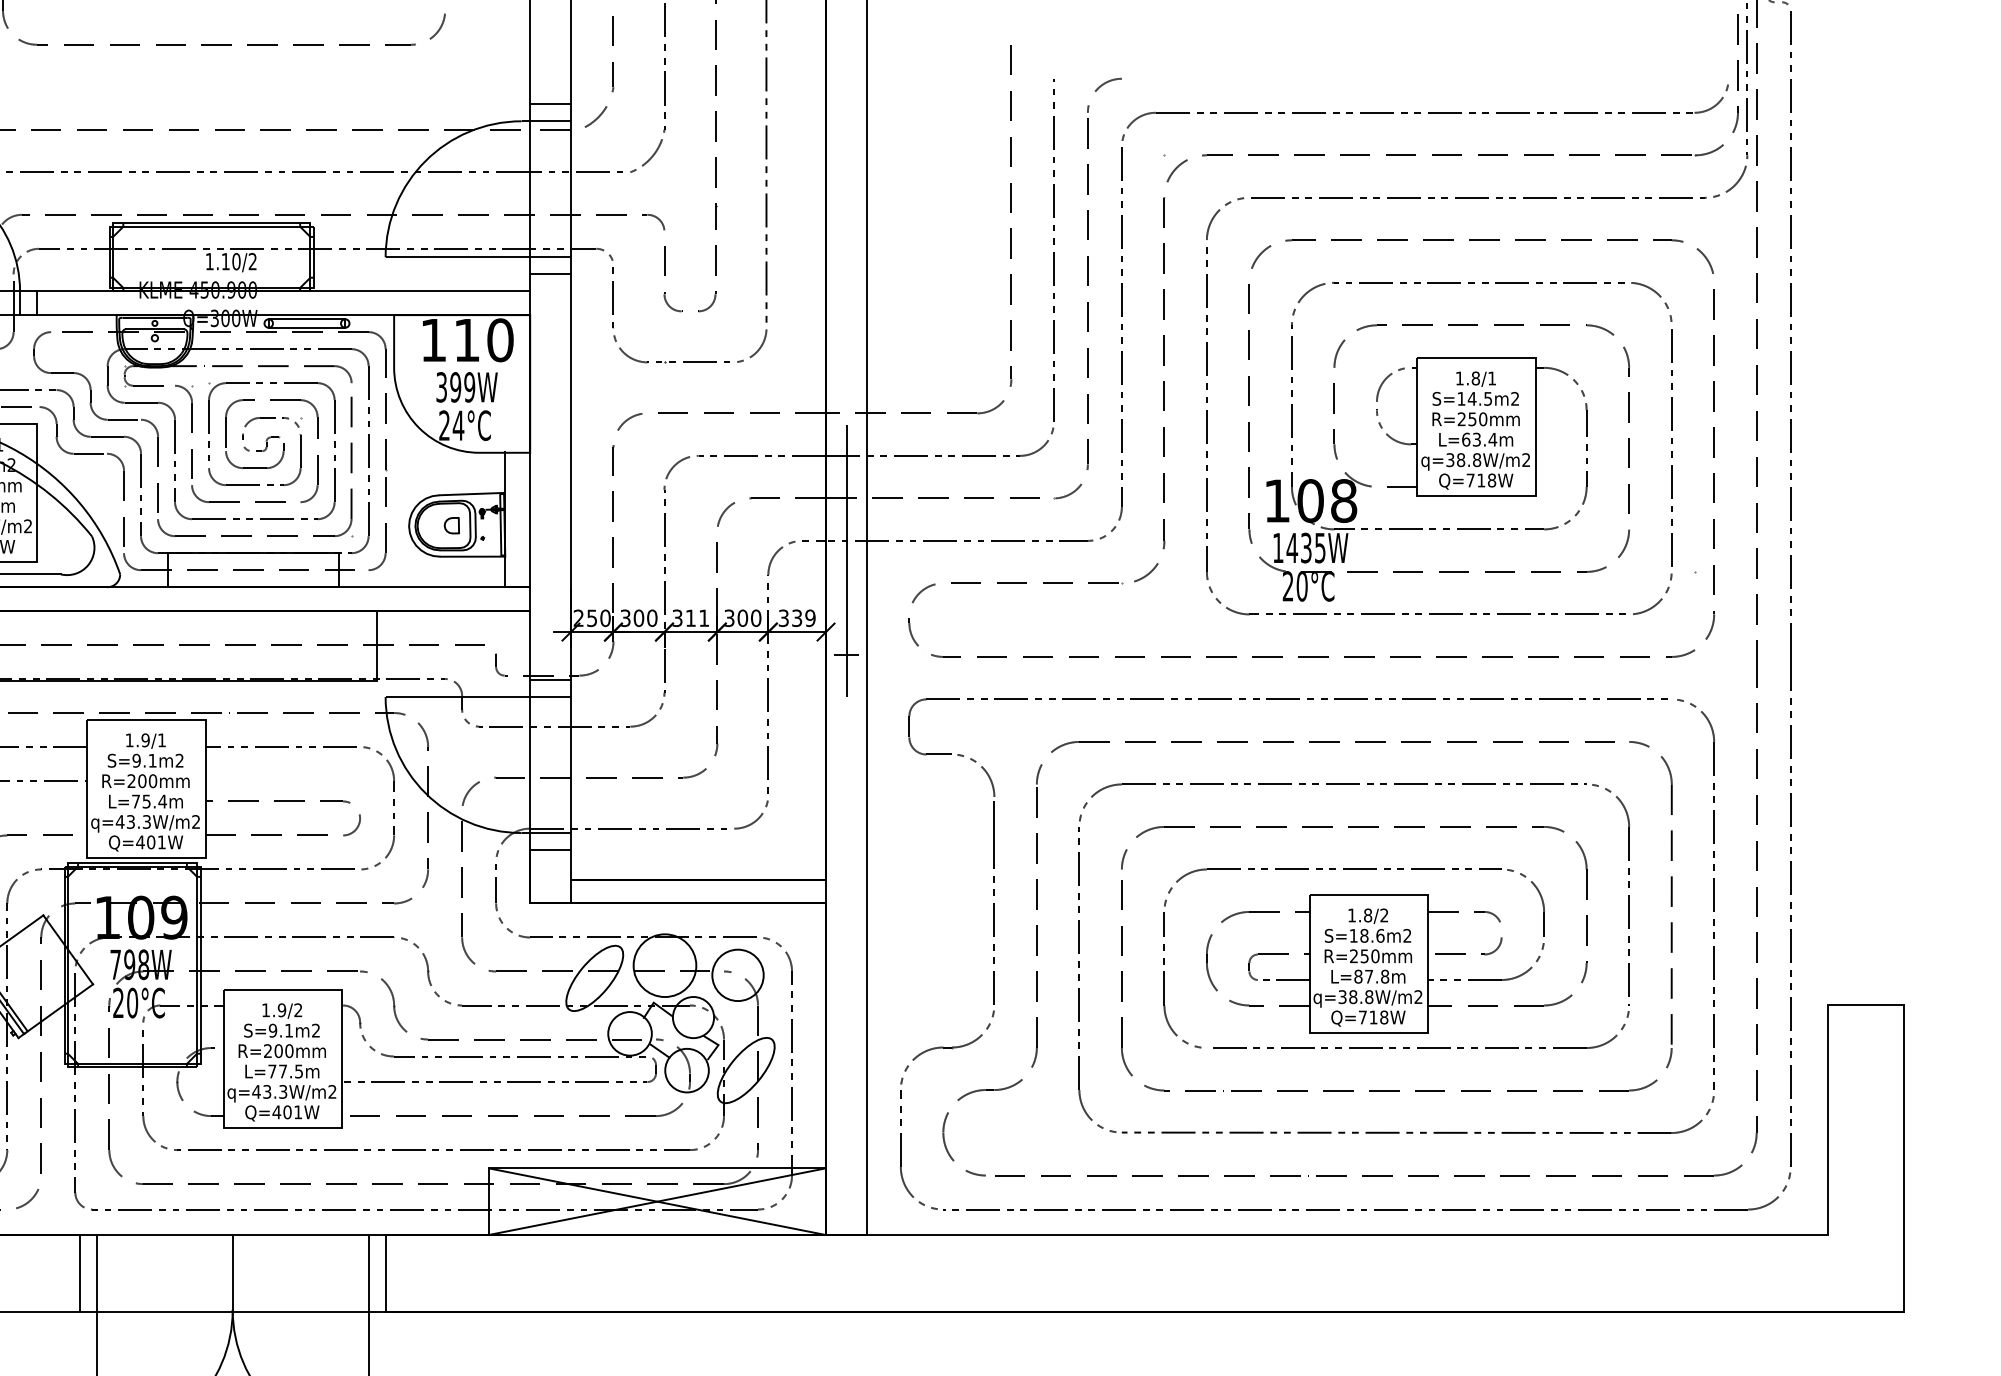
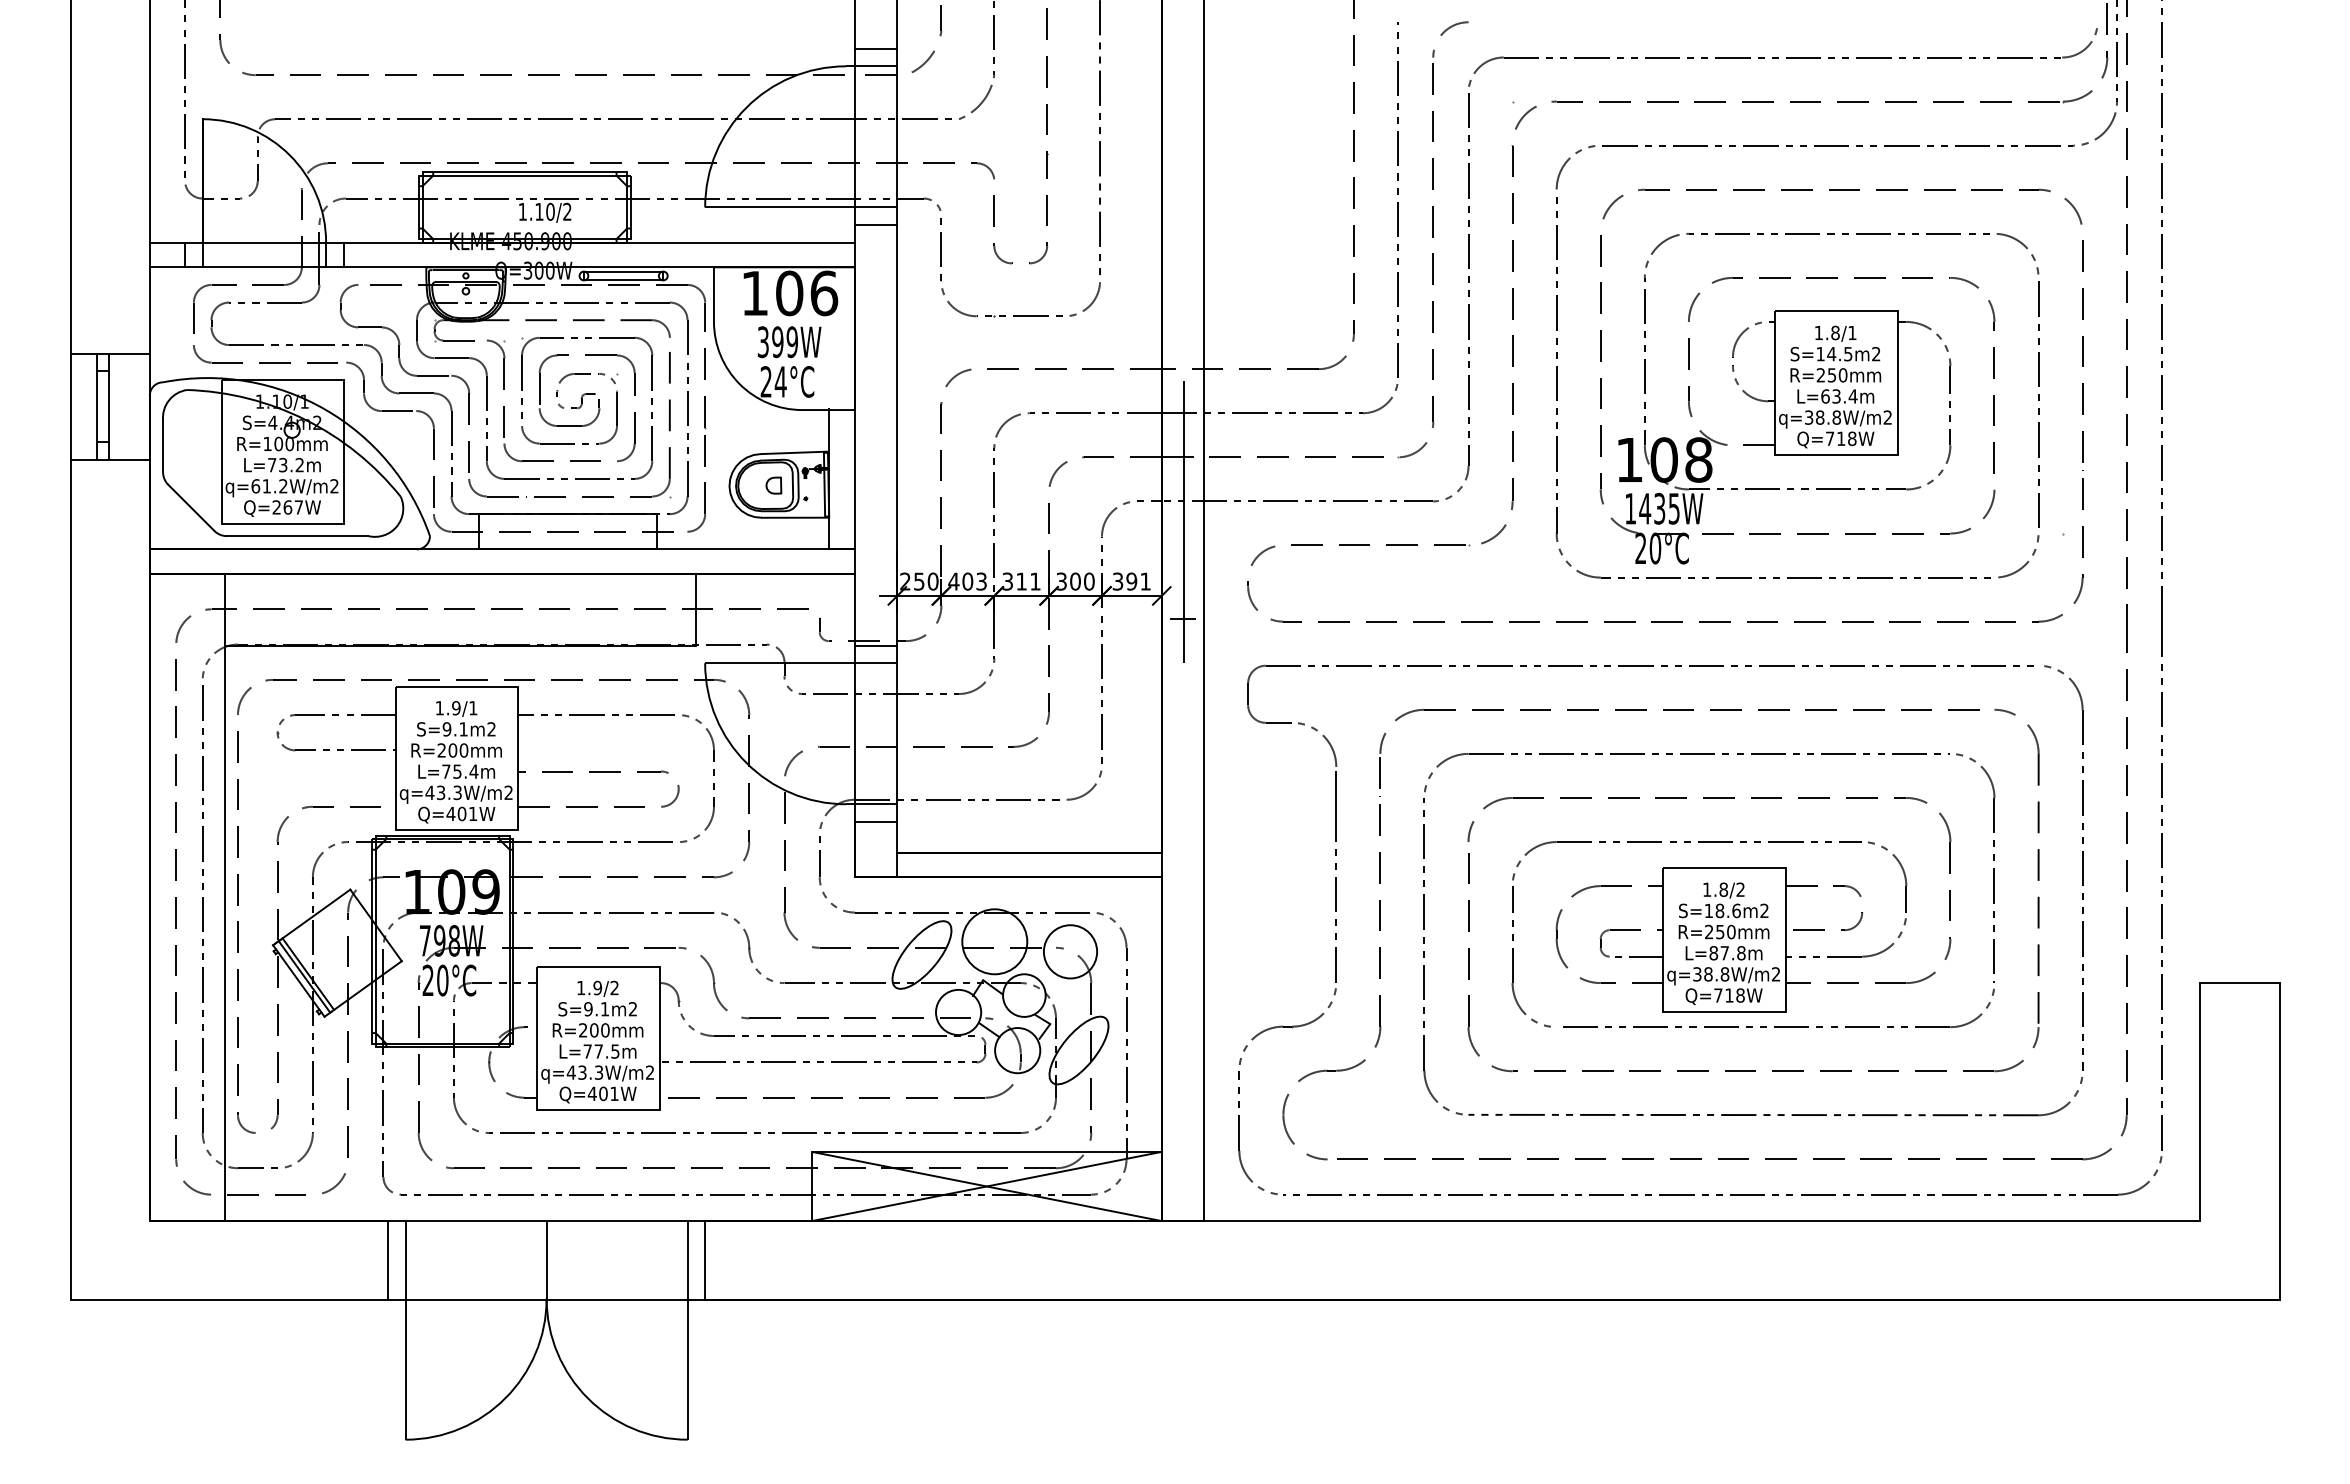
text: (484, 340) -> (807, 293), 110 -> 106
text: (638, 618) -> (967, 581), 300 -> 403
text: (803, 618) -> (1138, 581), 339 -> 391

